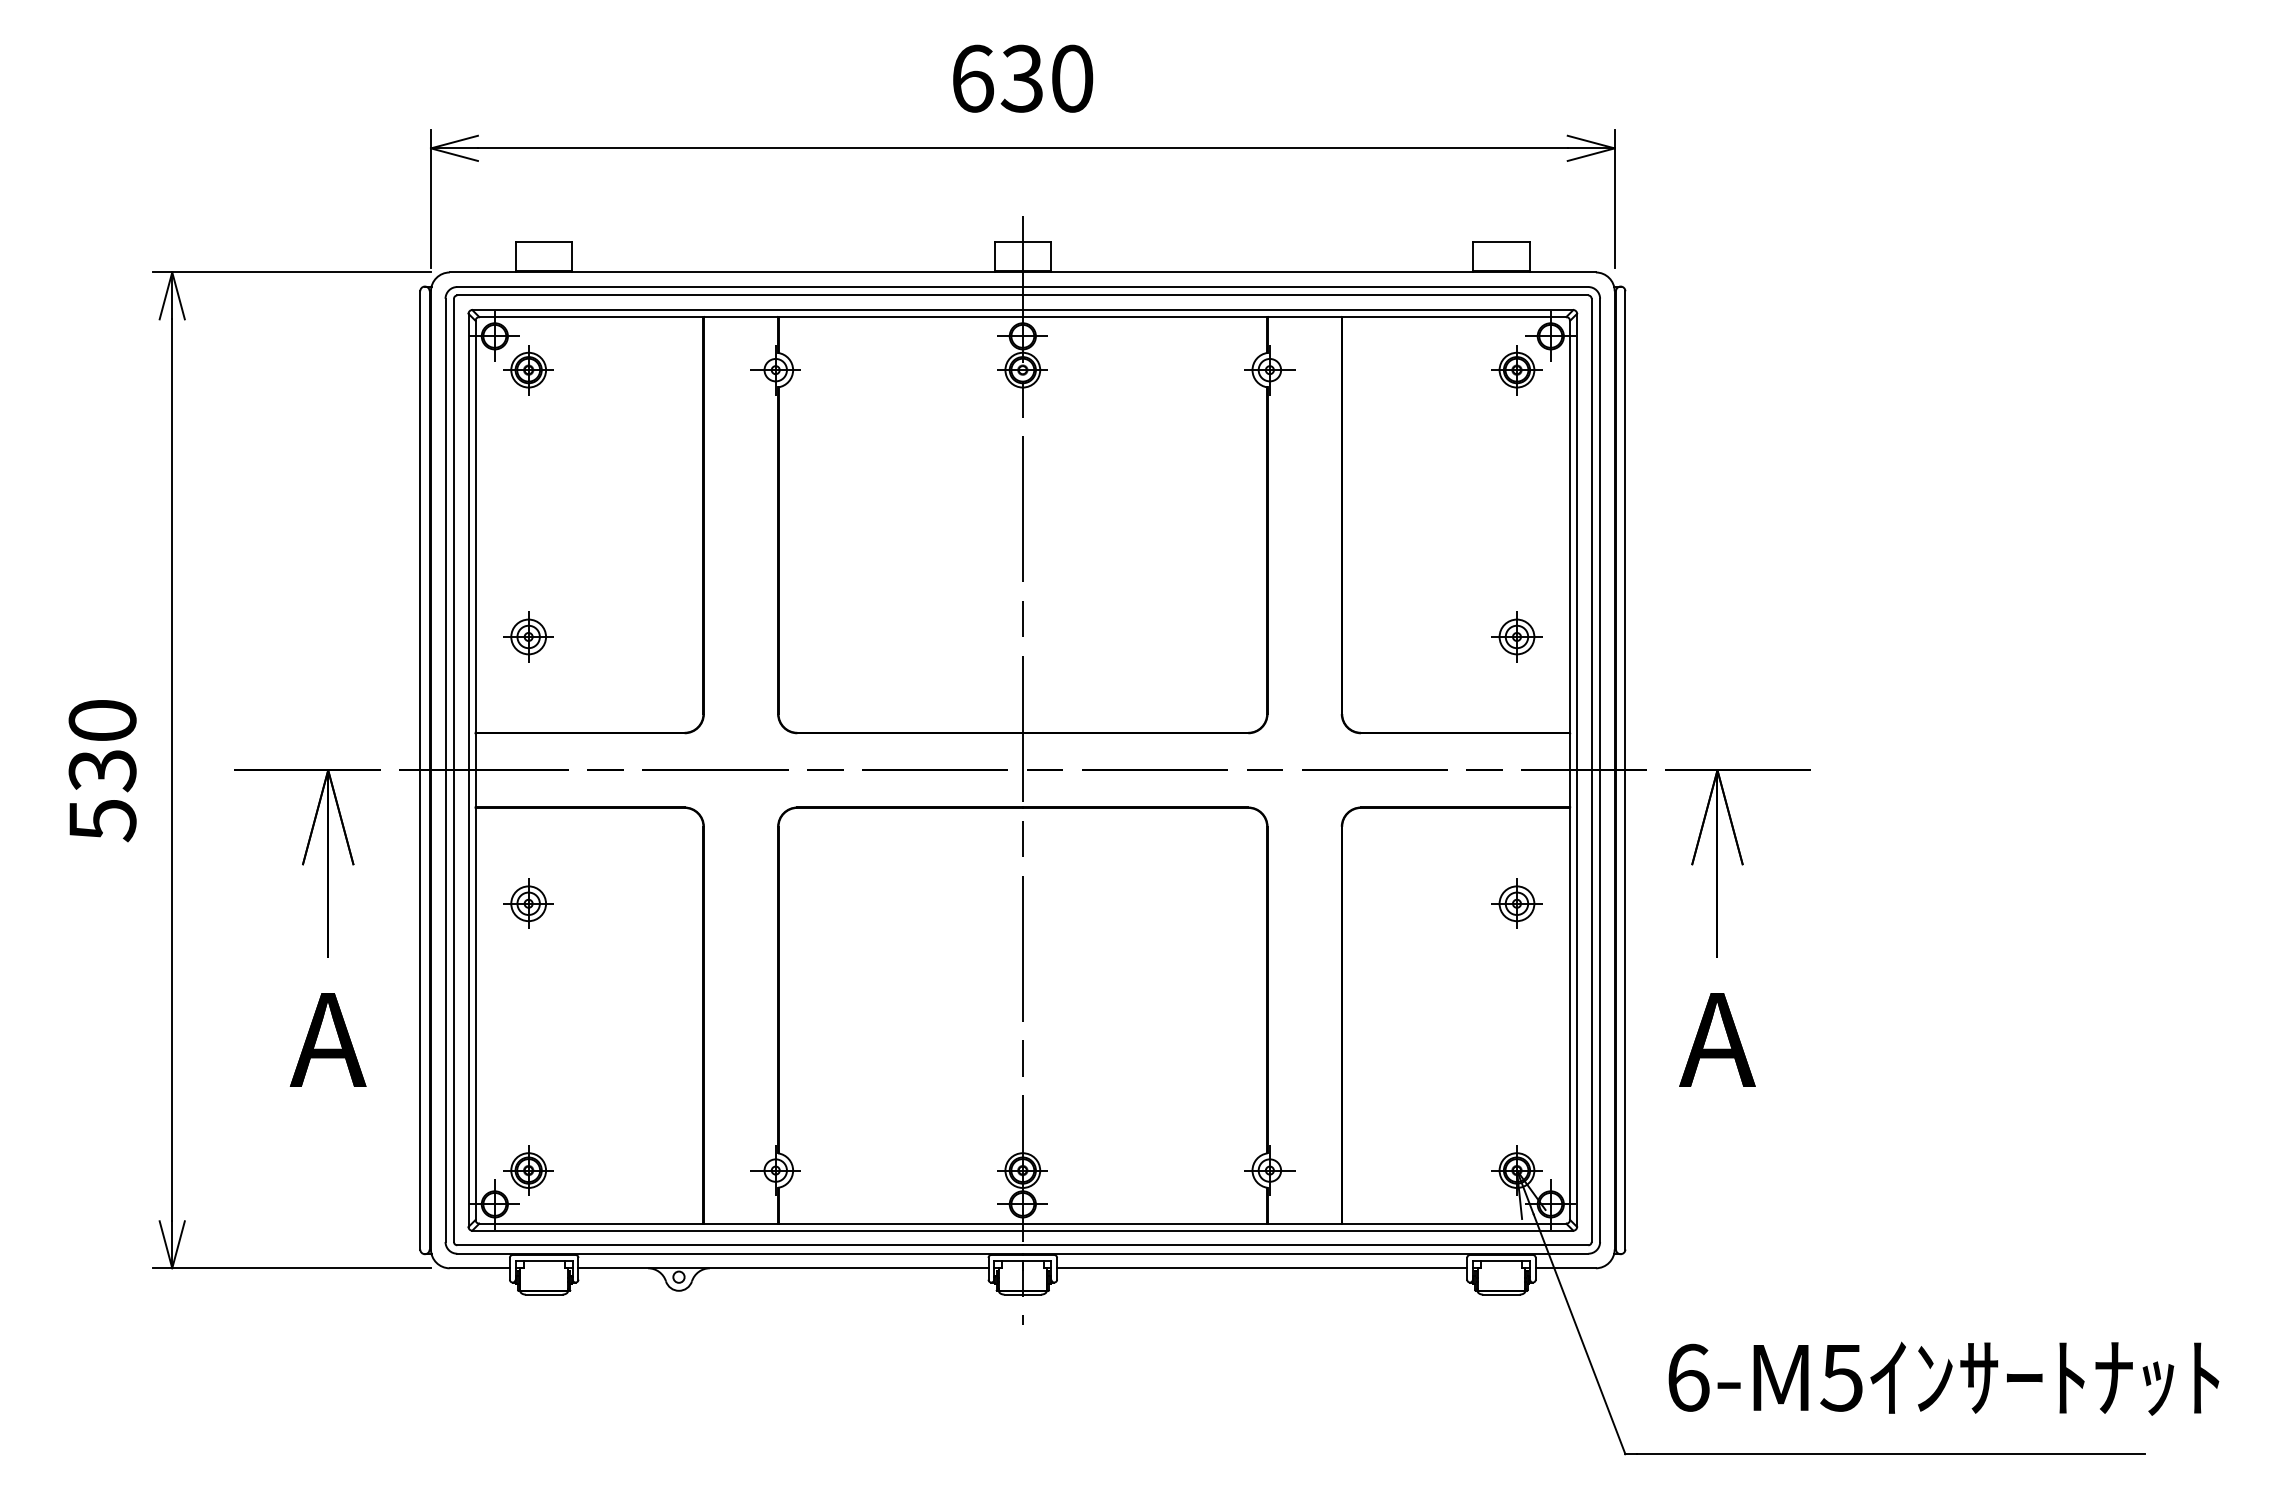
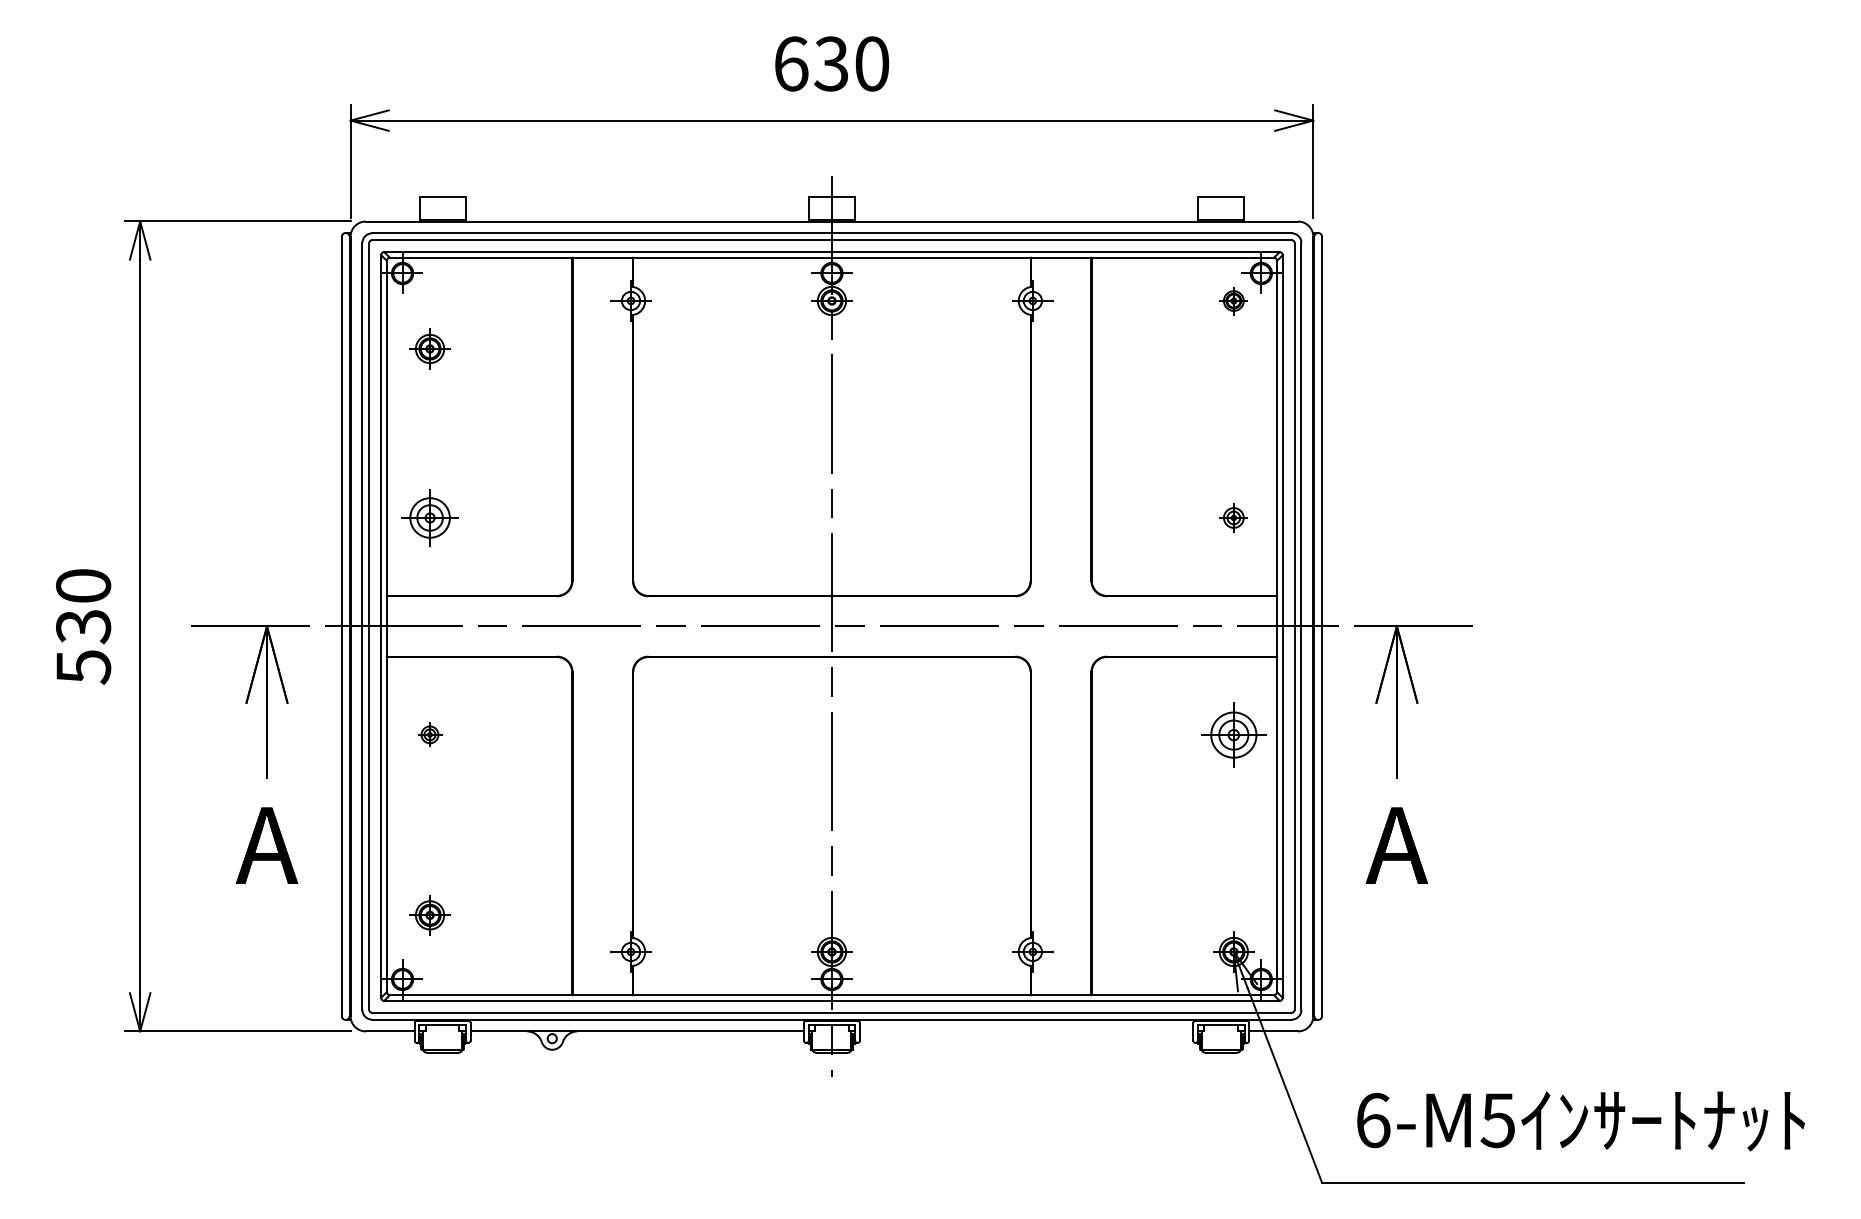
part: (528, 370) -> (429, 349), moved
part: (1516, 370) -> (1233, 301), size x0.7
part: (528, 636) -> (429, 517), size x1.4
part: (1516, 636) -> (1233, 517), size x0.7
part: (528, 903) -> (429, 734), size x0.6
part: (1516, 903) -> (1233, 734), size x1.6
part: (528, 1170) -> (429, 915), moved
line: (1262, 1268) -> (1026, 1031), removed

